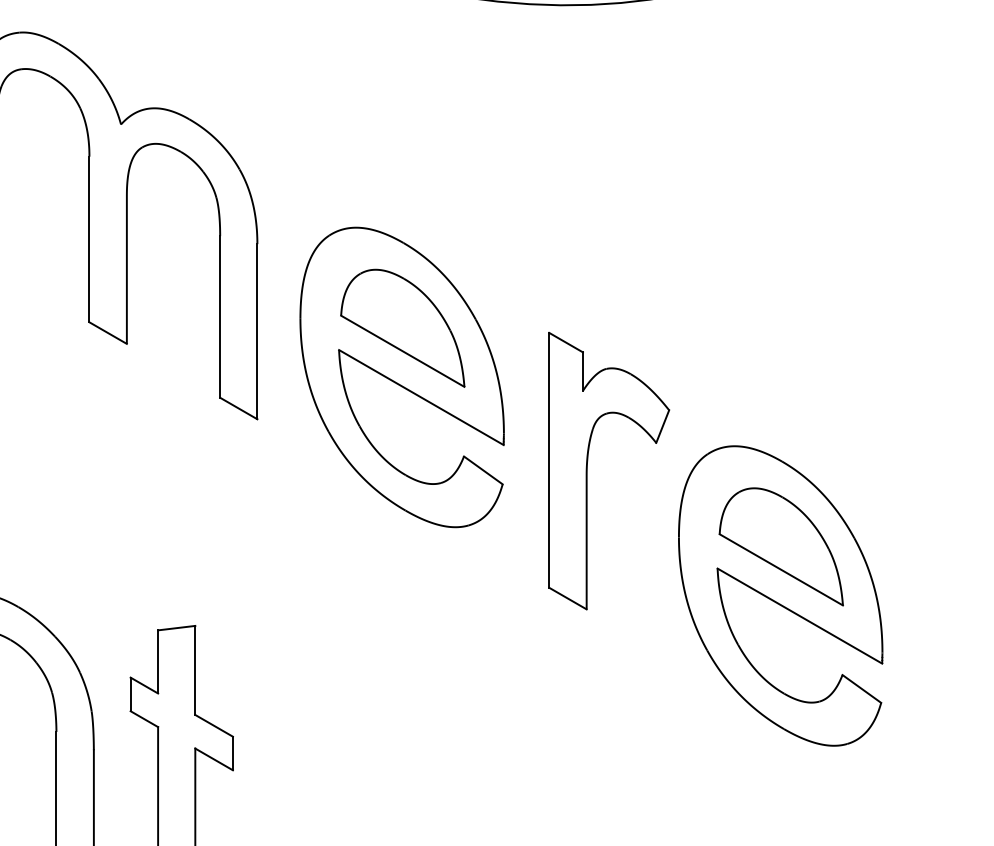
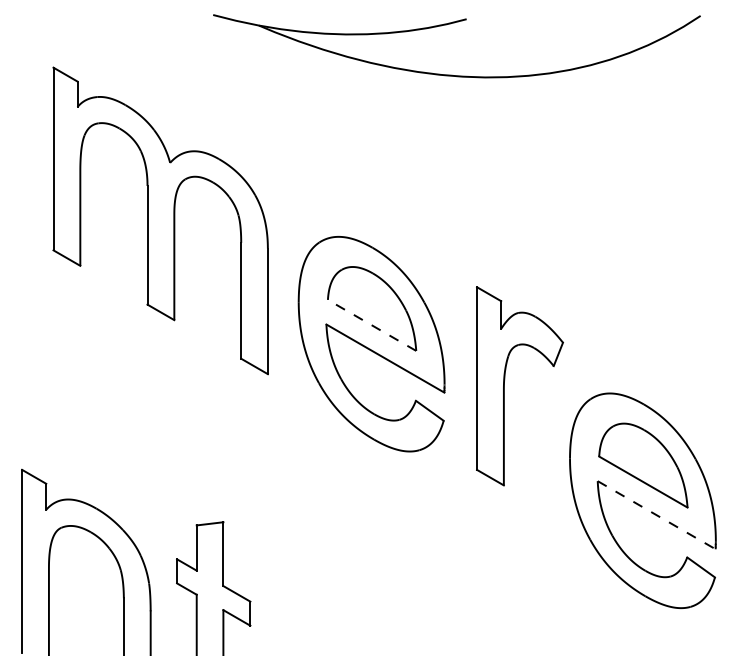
line: (401, 351) -> (371, 325), solid -> dashed
part: (587, 471) -> (504, 386), moved
line: (801, 616) -> (657, 515), solid -> dashed

